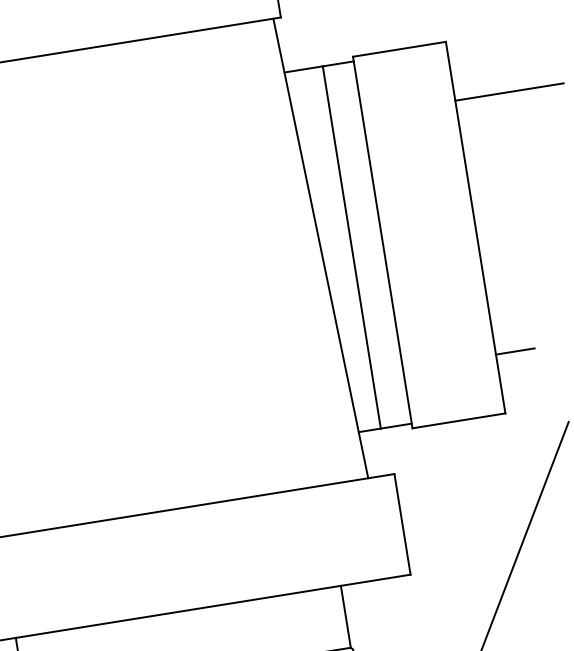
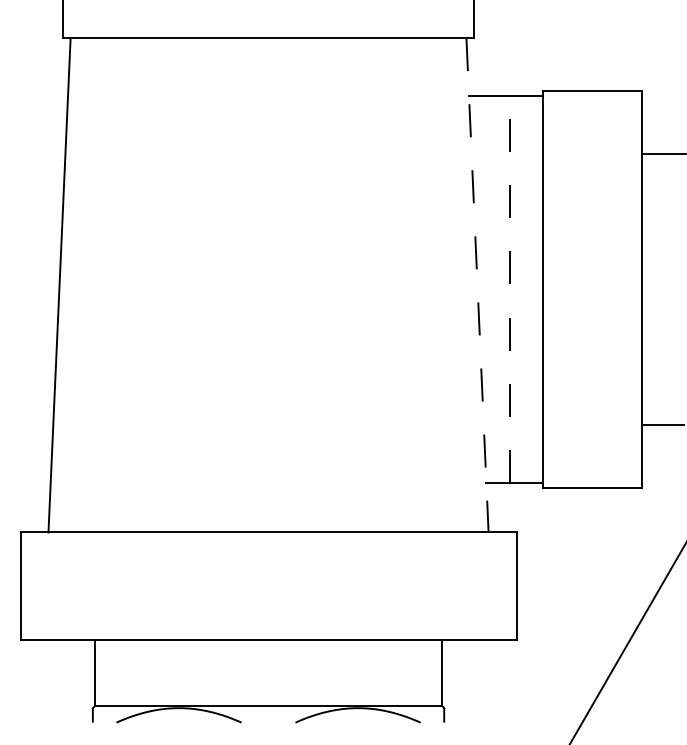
line: (351, 246) -> (509, 288), solid -> dashed
line: (320, 248) -> (477, 285), solid -> dashed

